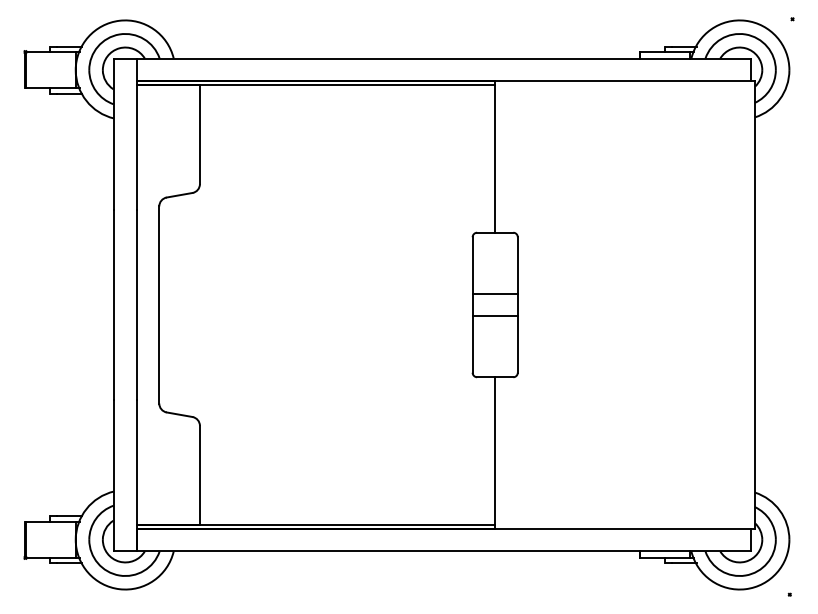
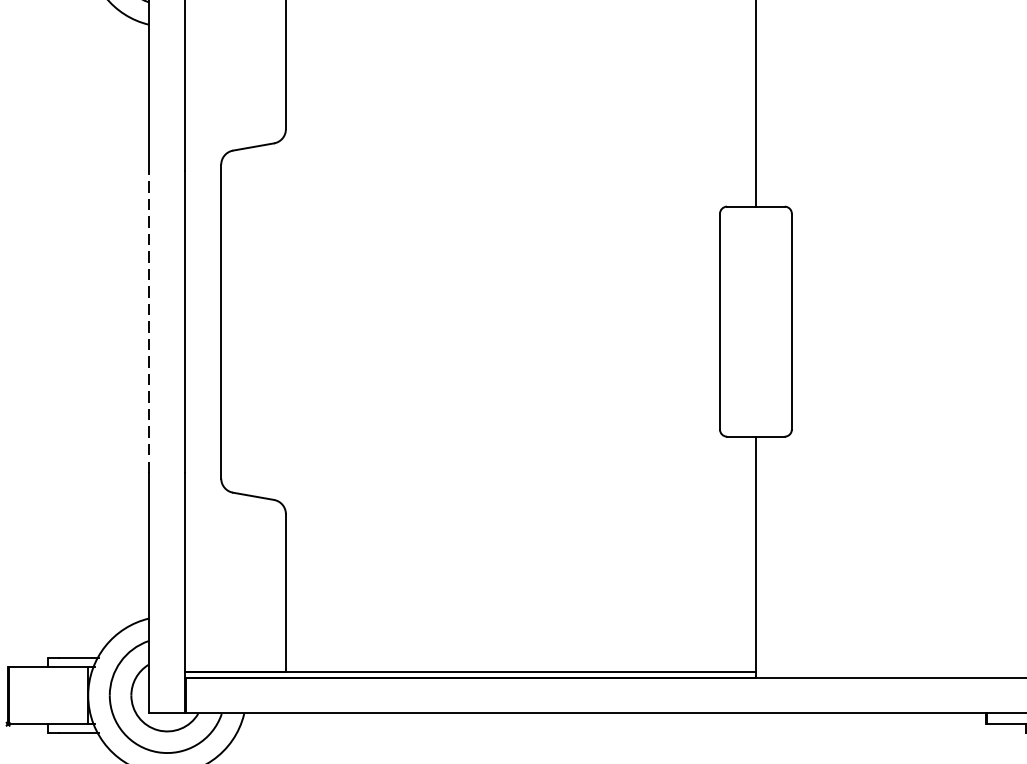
line: (494, 293) -> (754, 303), removed
line: (114, 304) -> (149, 320), solid -> dashed
line: (494, 316) -> (754, 339), removed

